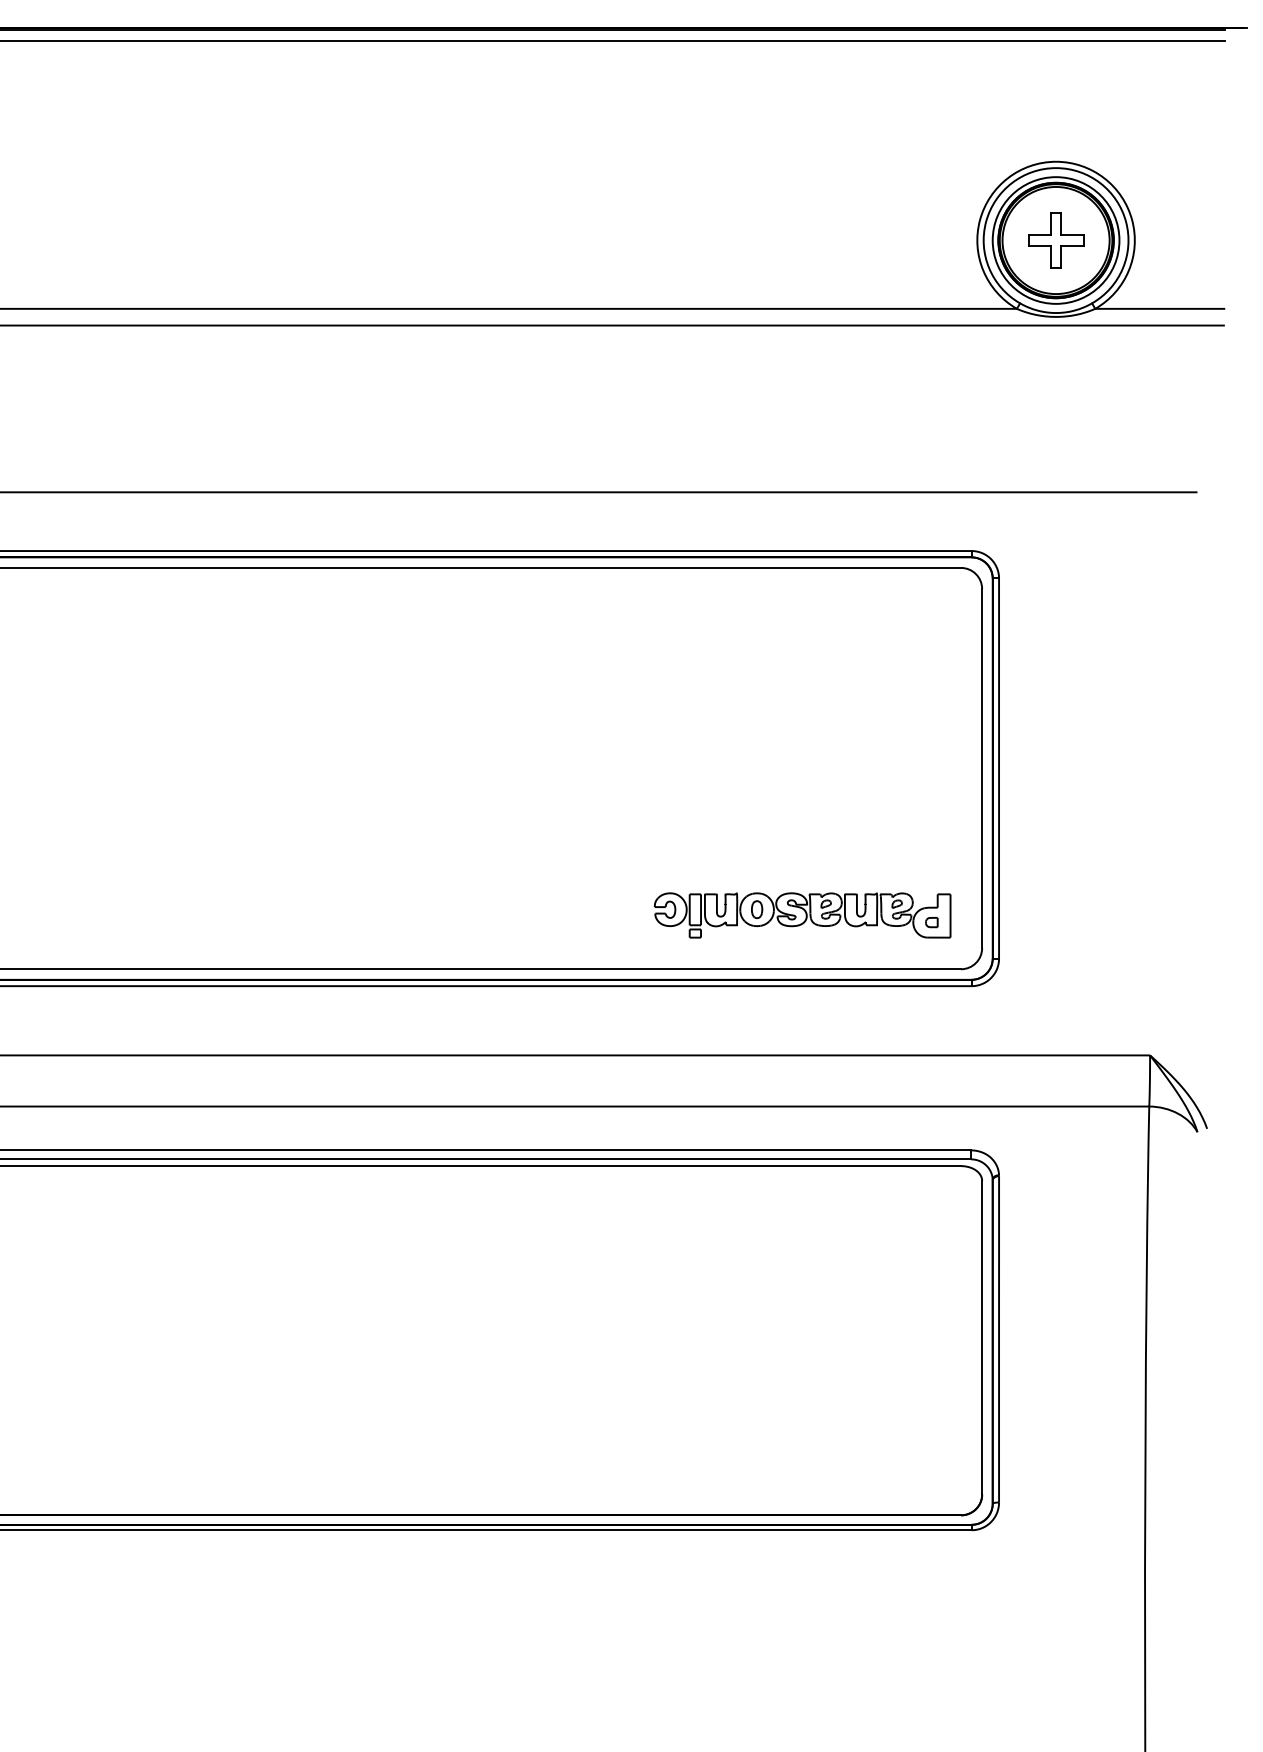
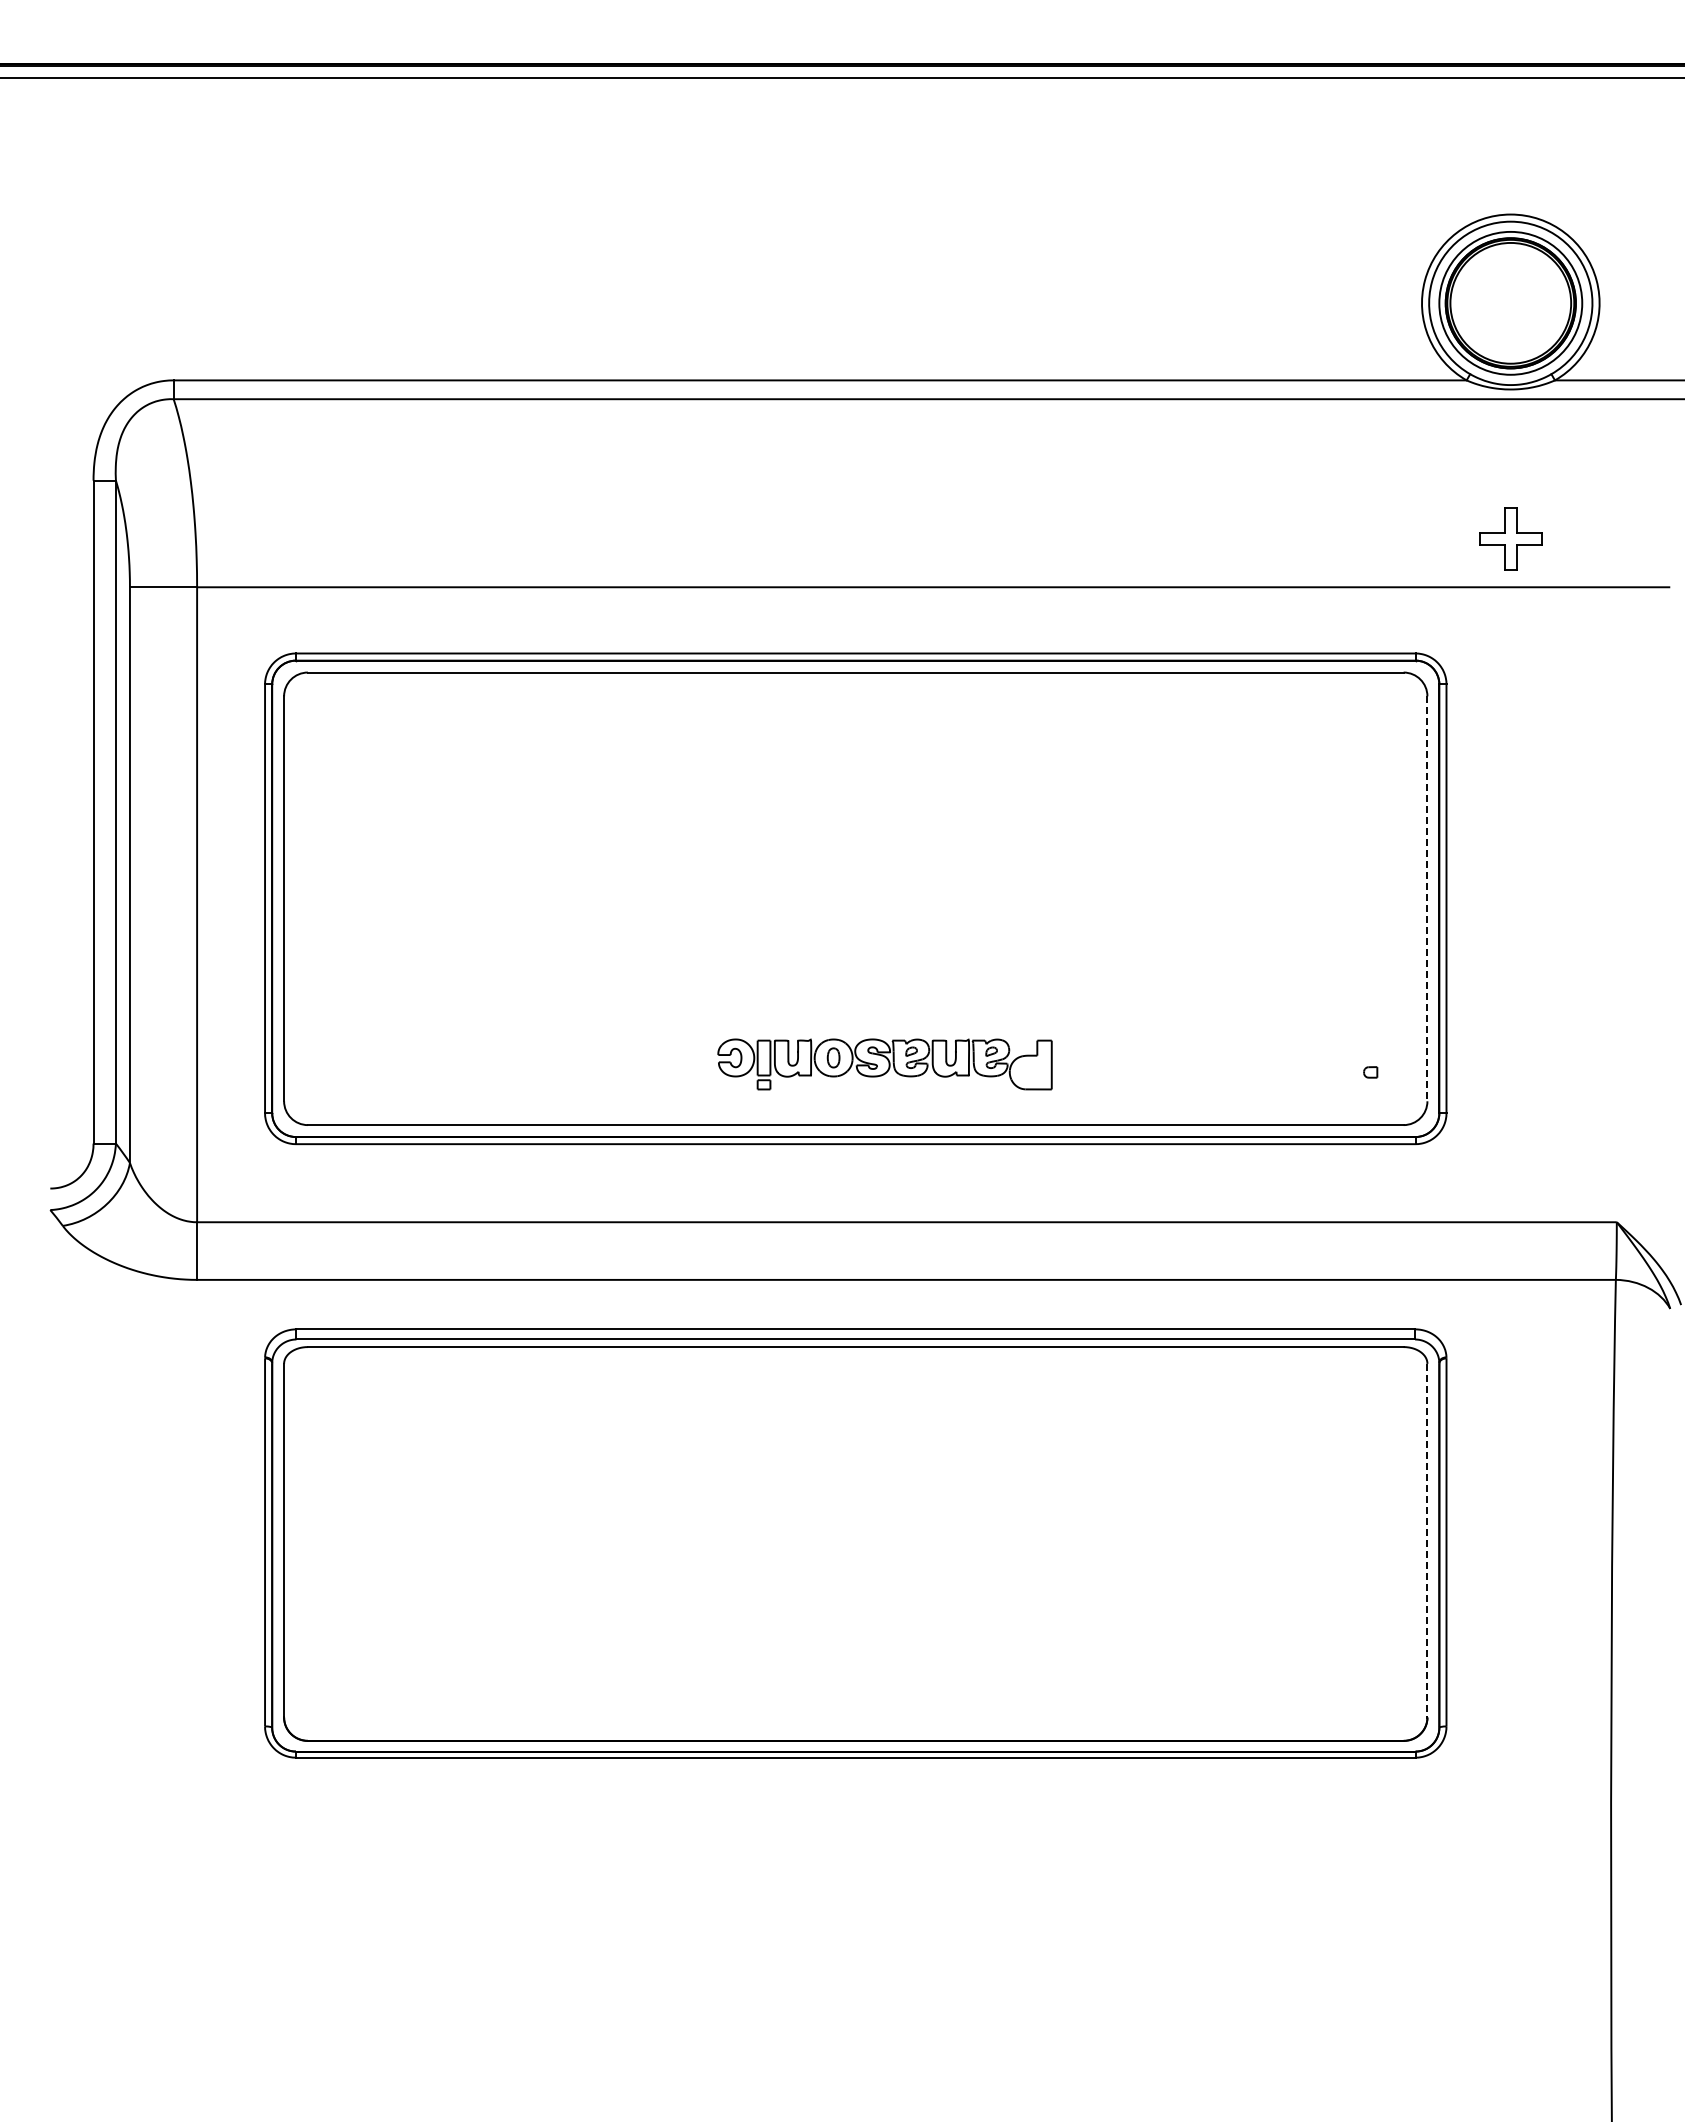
part: (1055, 239) -> (1510, 538), moved
line: (982, 769) -> (1427, 899), solid -> dashed
part: (802, 915) -> (884, 1064), moved
line: (982, 1337) -> (1427, 1540), solid -> dashed

